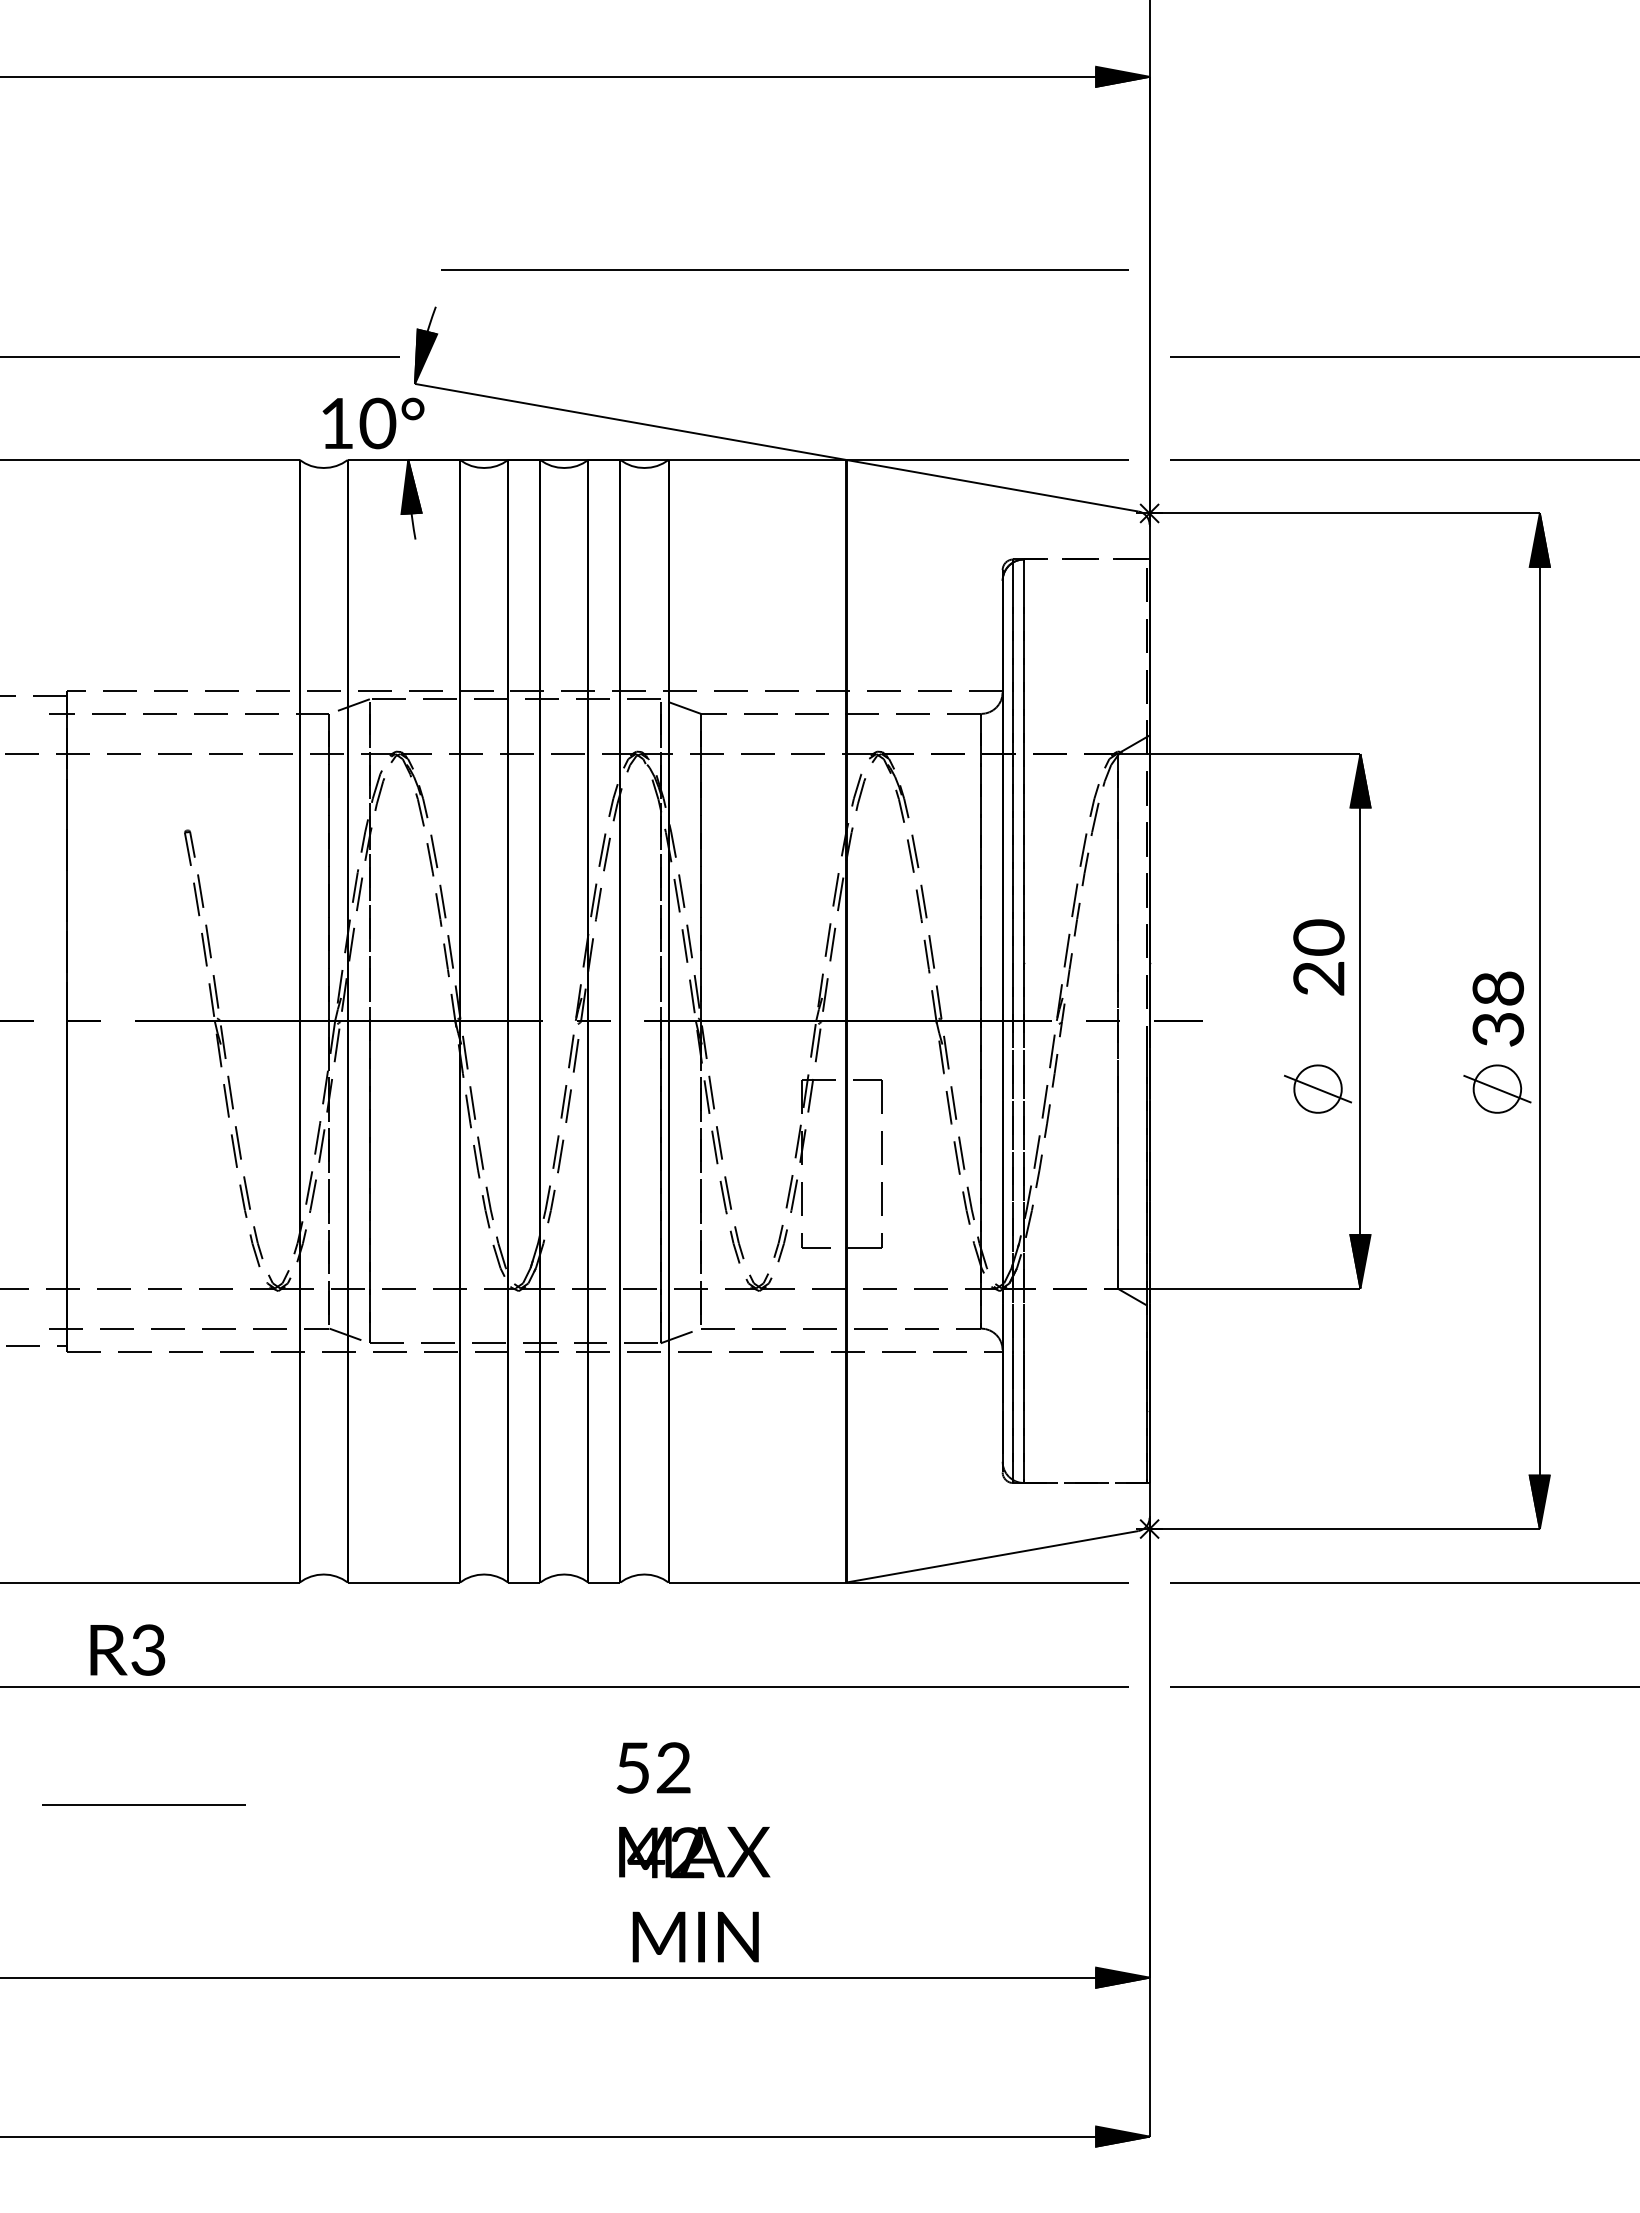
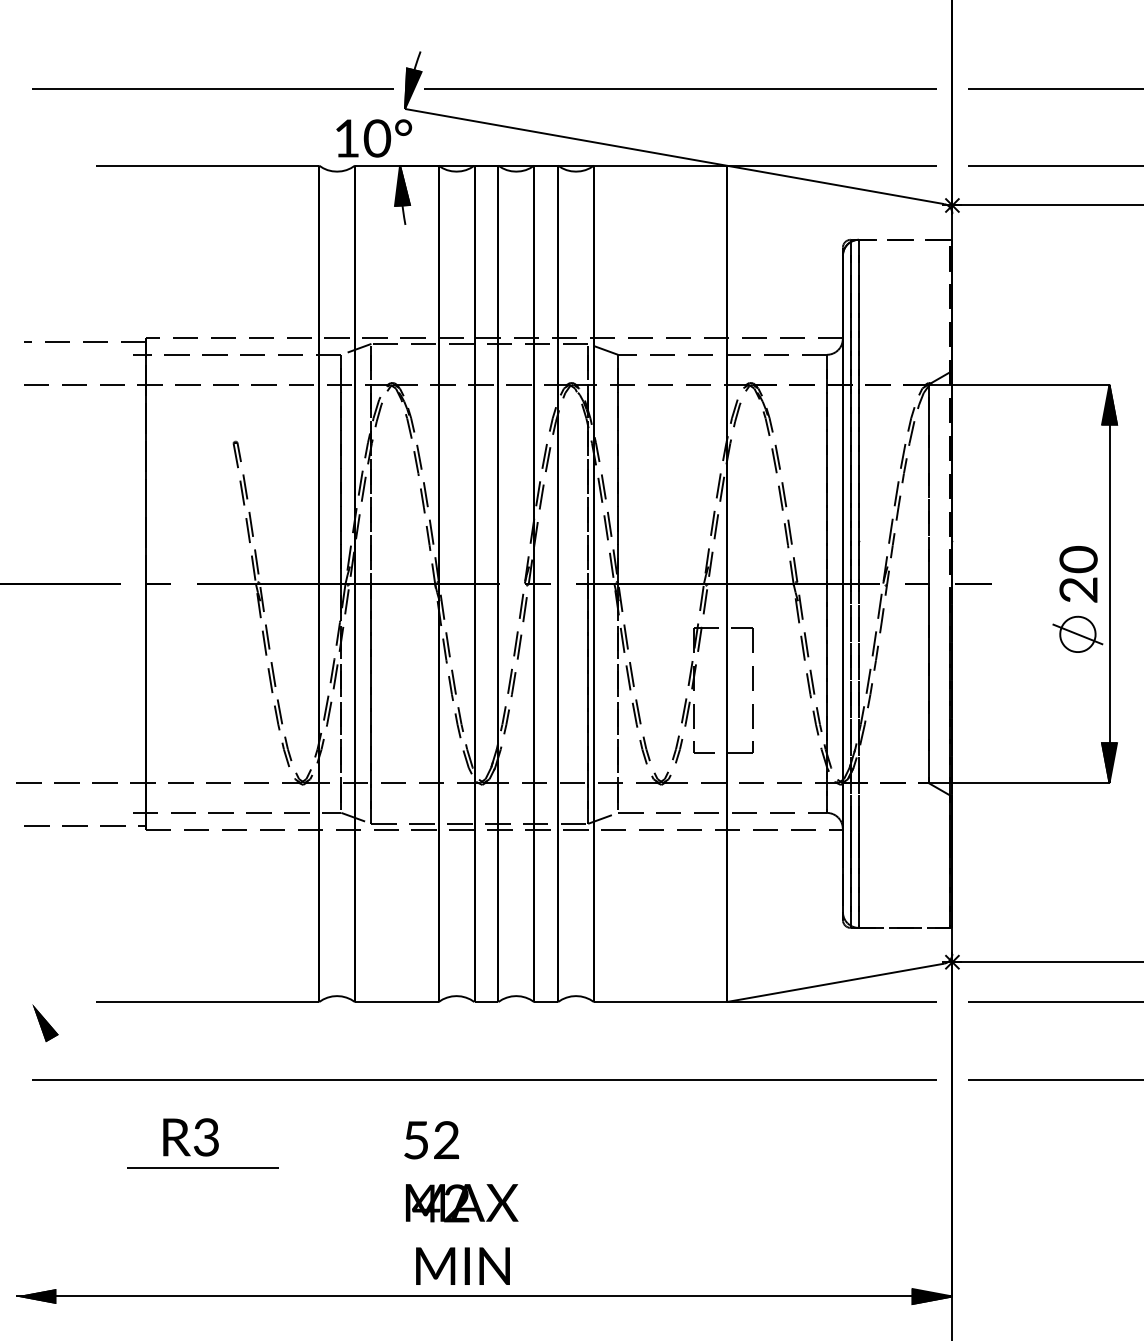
line: (784, 269) -> (680, 88), moved
text: (1318, 957) -> (1078, 574), moved
text: (127, 1649) -> (190, 1136), moved
text: (693, 1852) -> (461, 1203), moved

